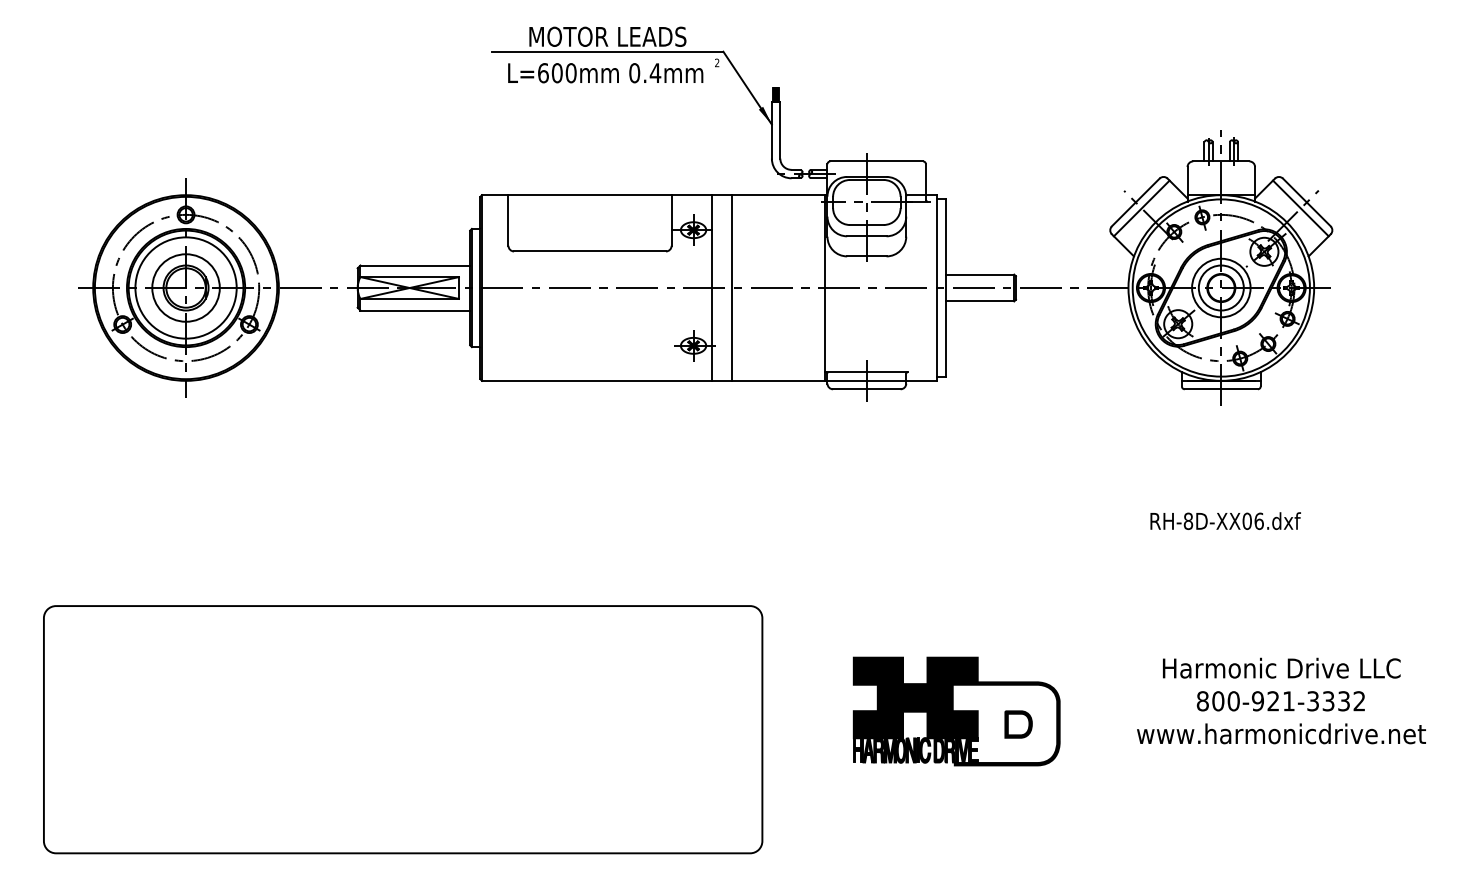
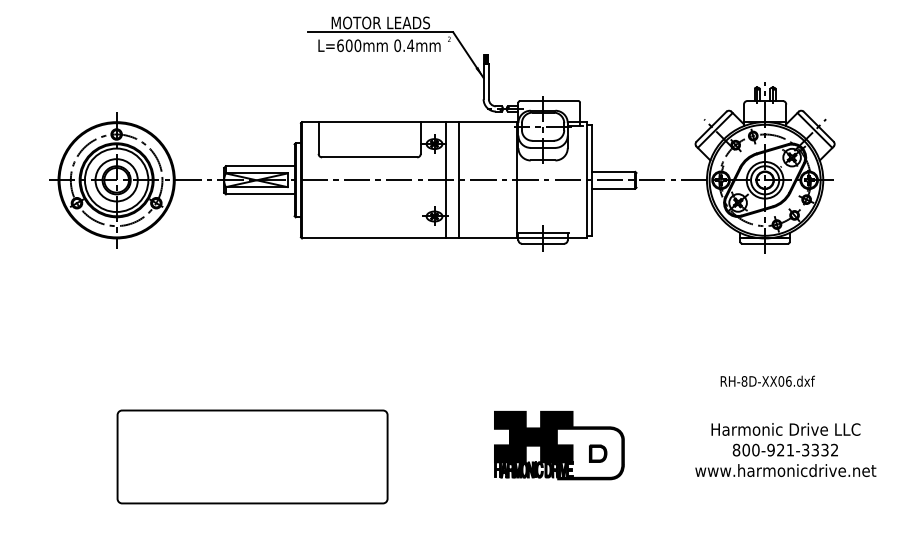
text: (1225, 519) -> (767, 380), moved
text: (1281, 700) -> (785, 449), moved
part: (956, 711) -> (559, 445), moved
part: (402, 728) -> (252, 456), size x0.6

